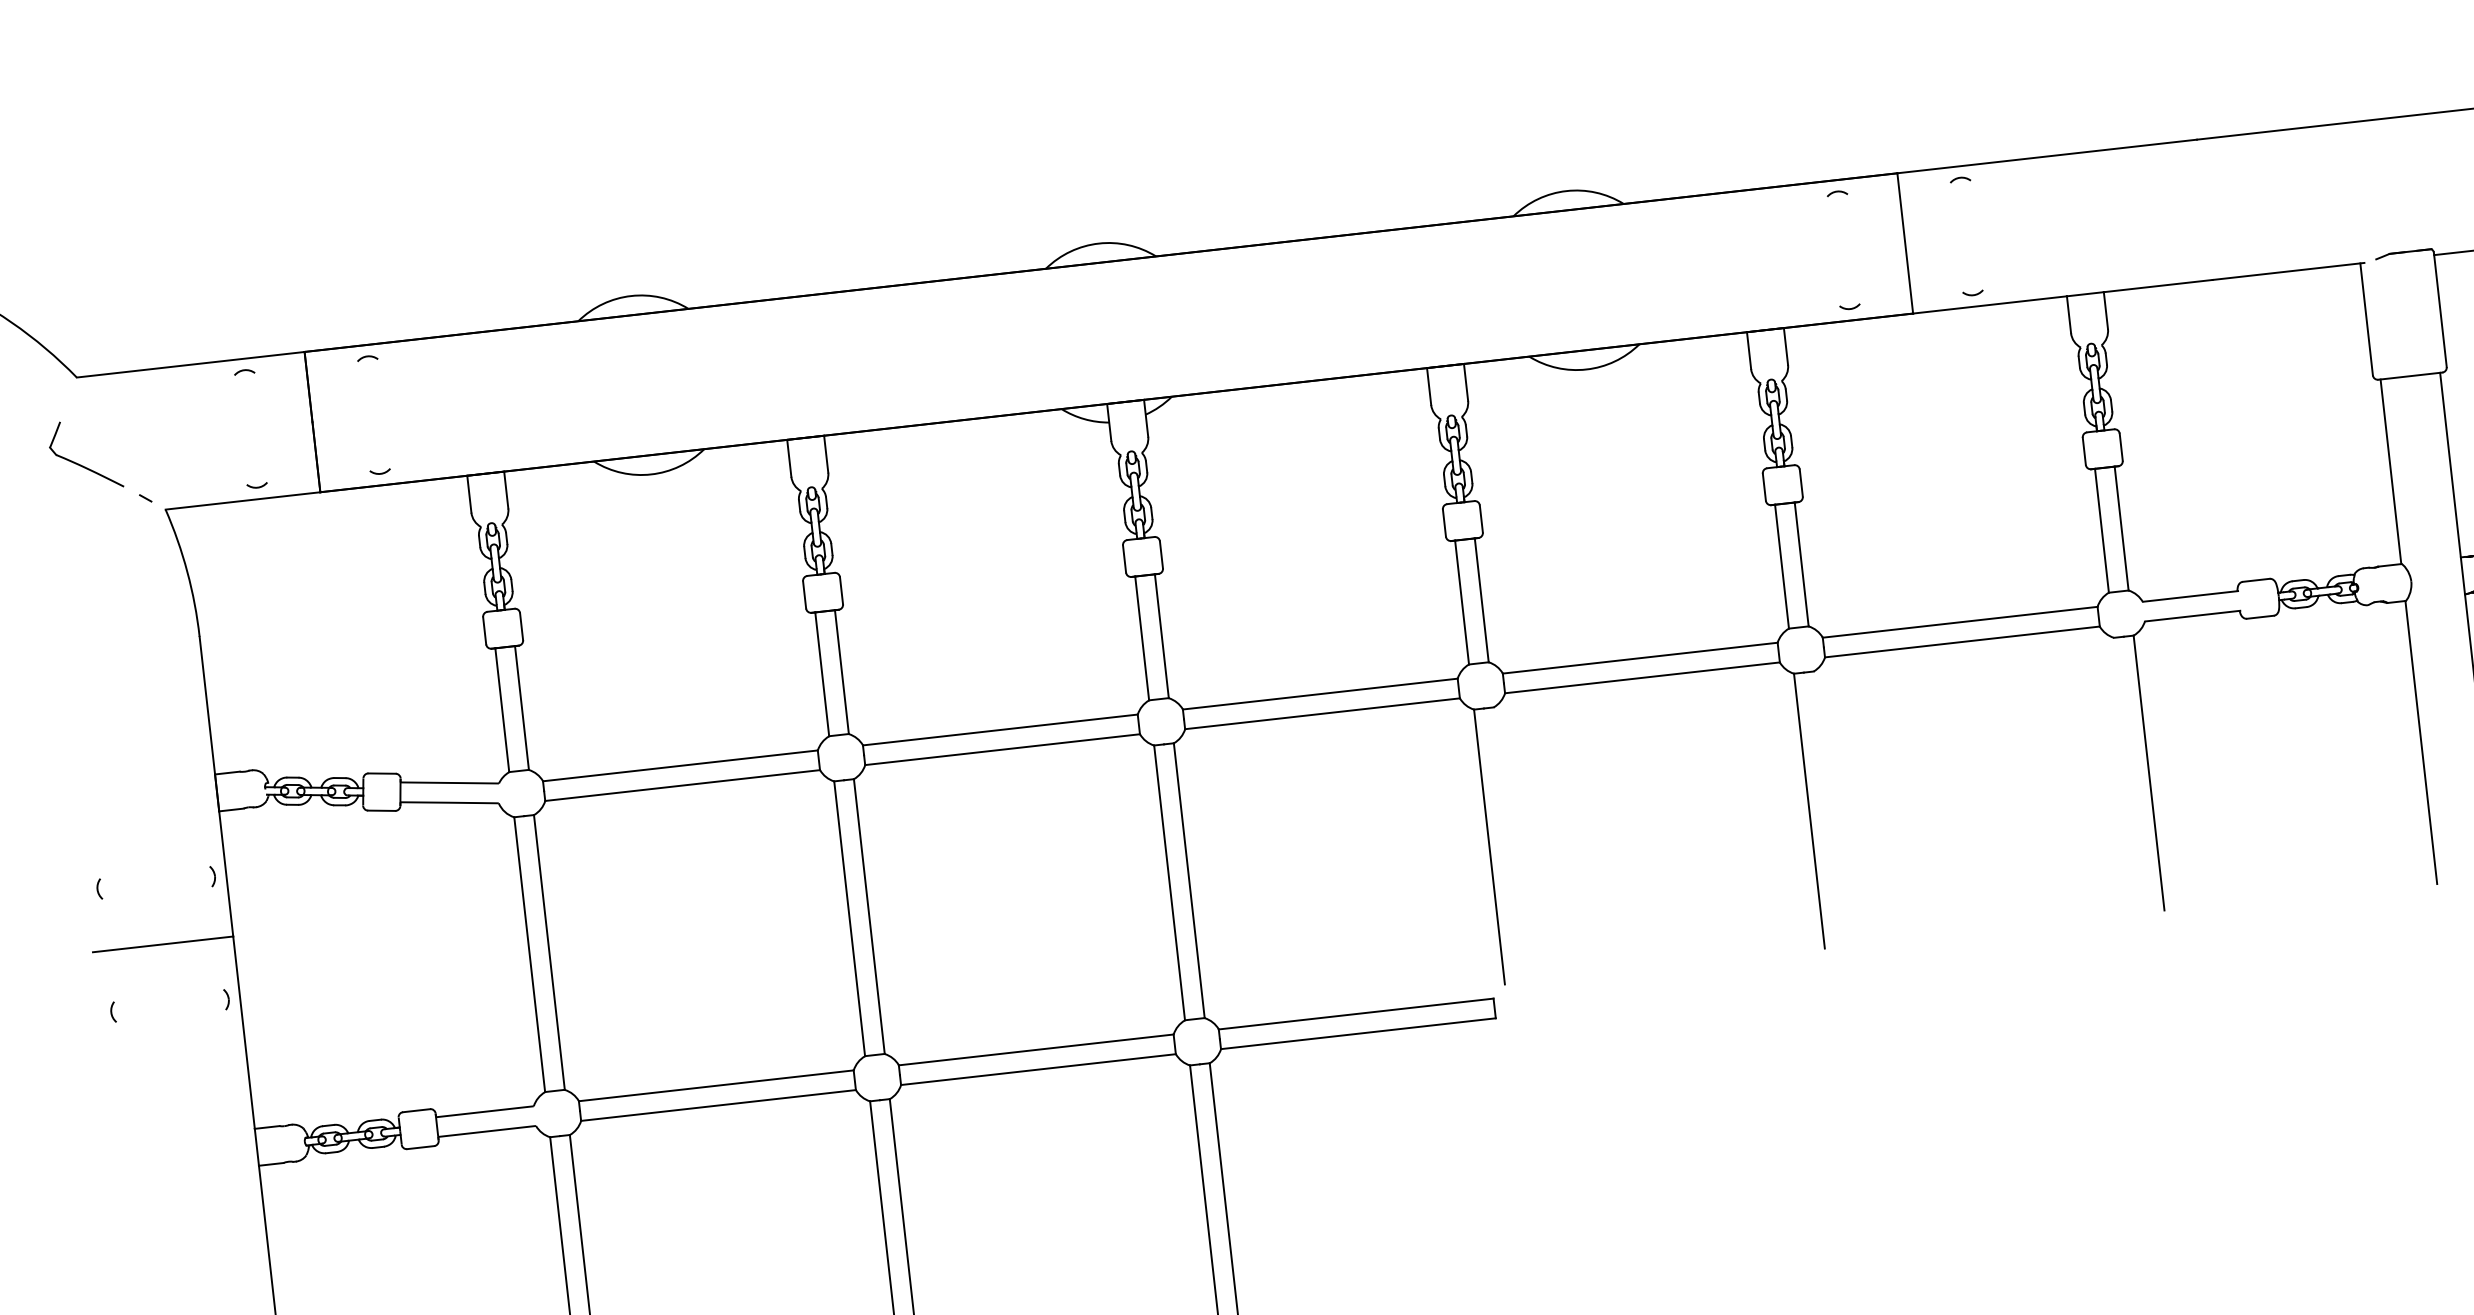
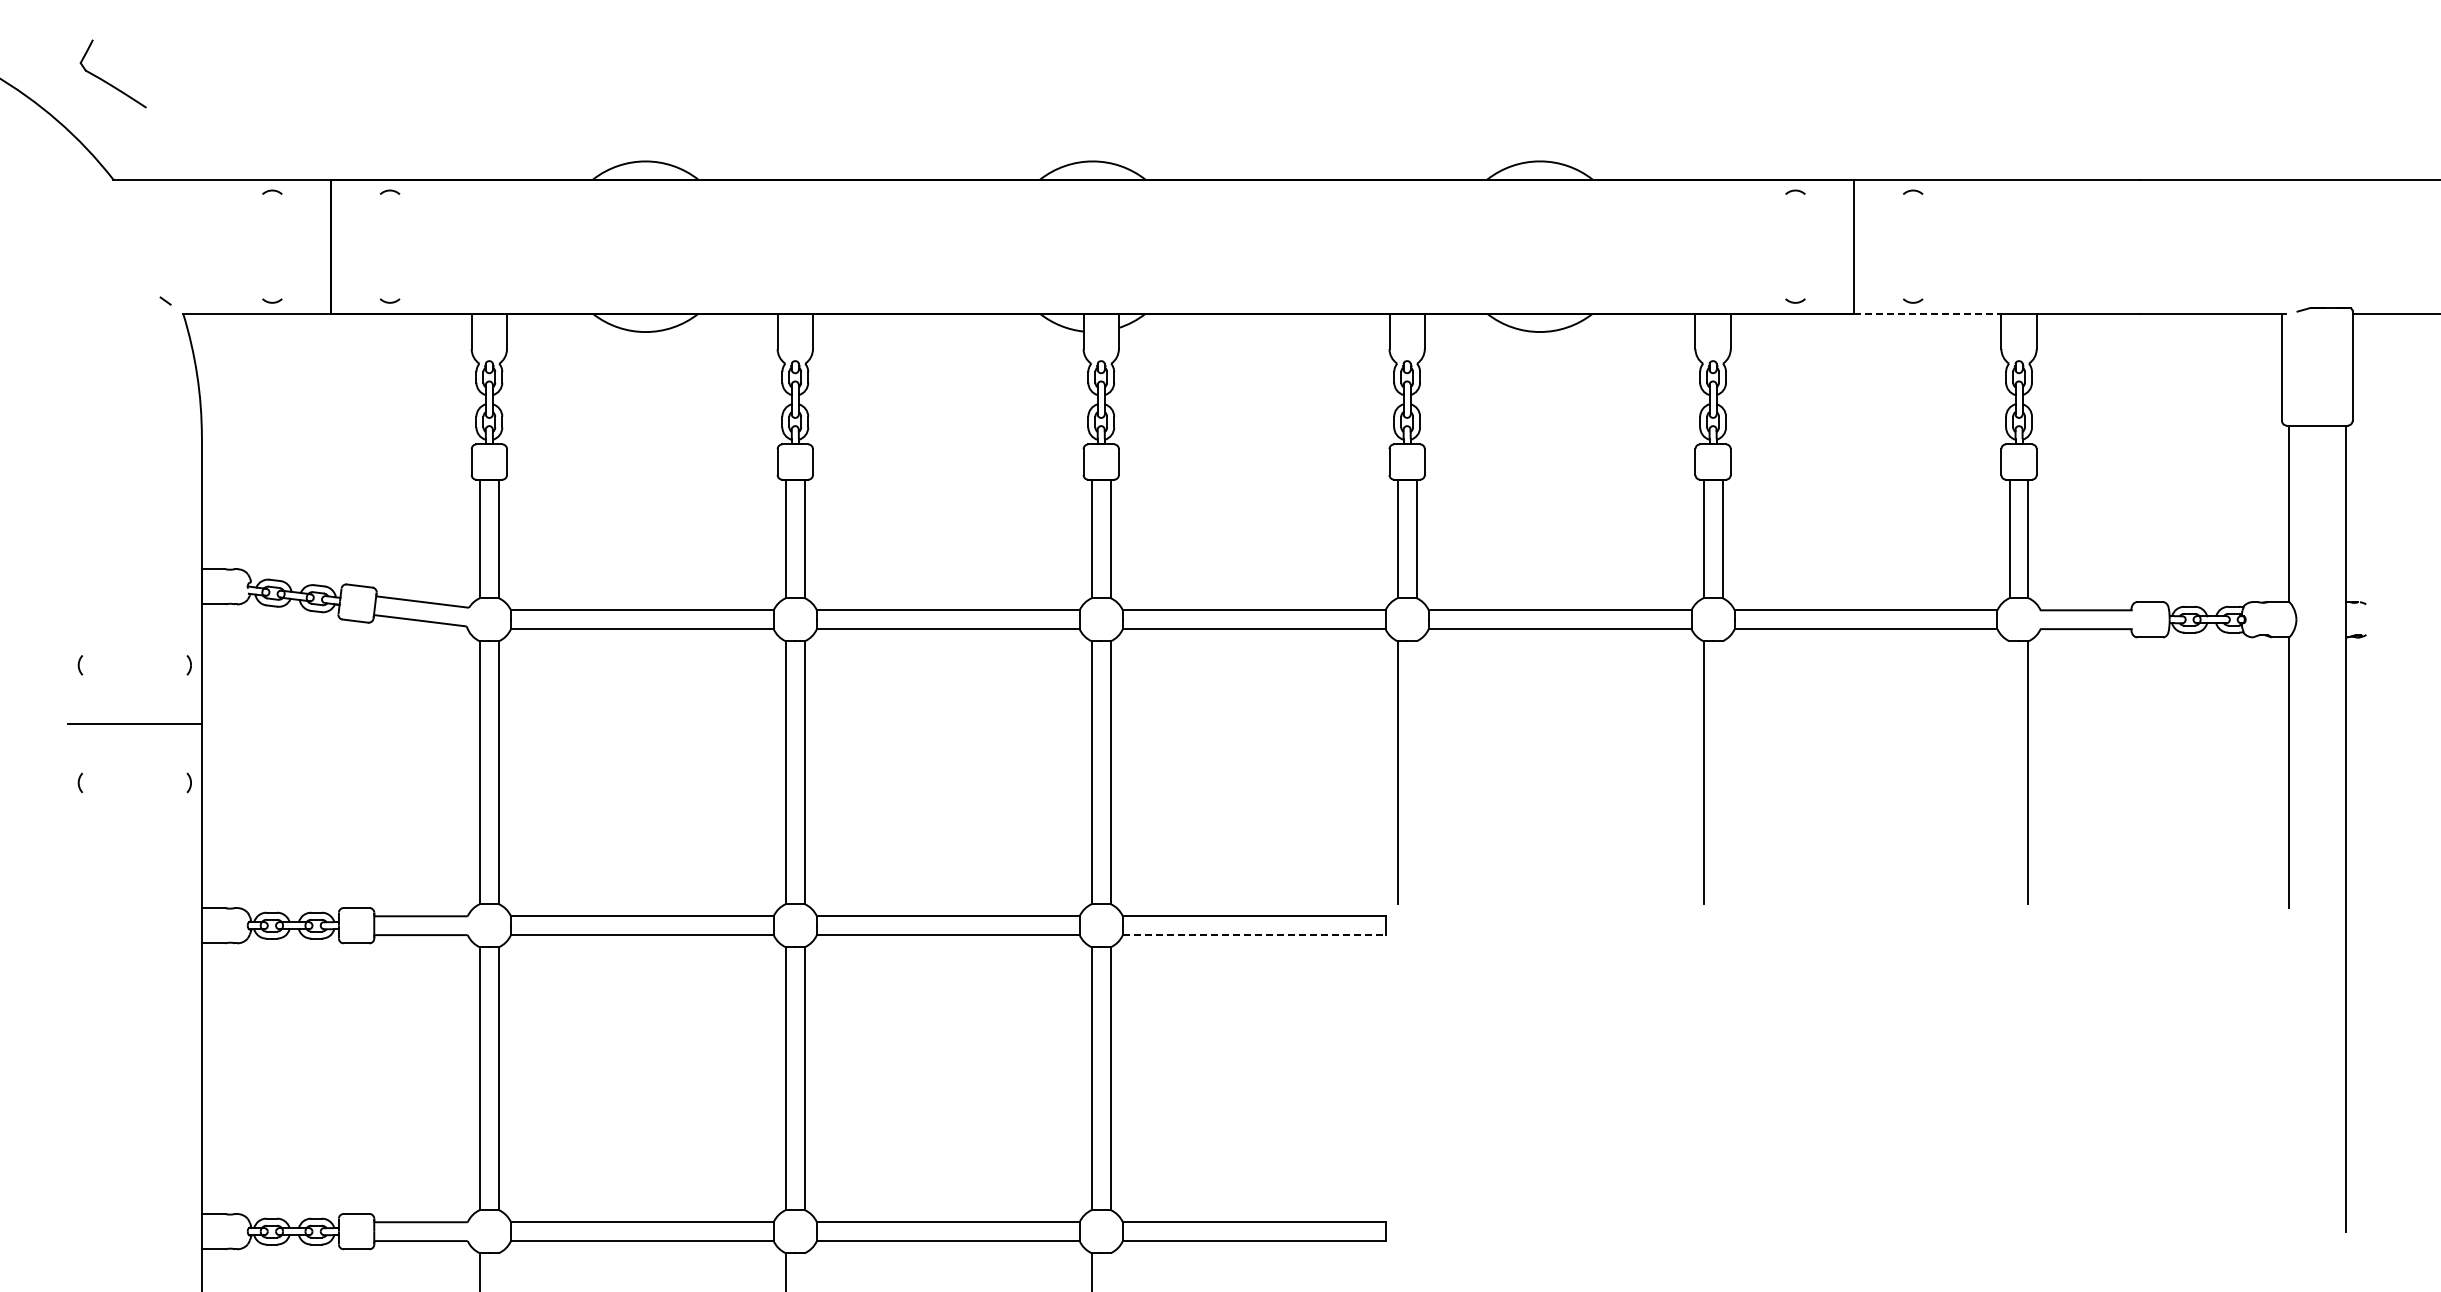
line: (1989, 304) -> (1927, 313), solid -> dashed
part: (81, 464) -> (108, 82), moved
line: (1358, 1034) -> (1254, 935), solid -> dashed

